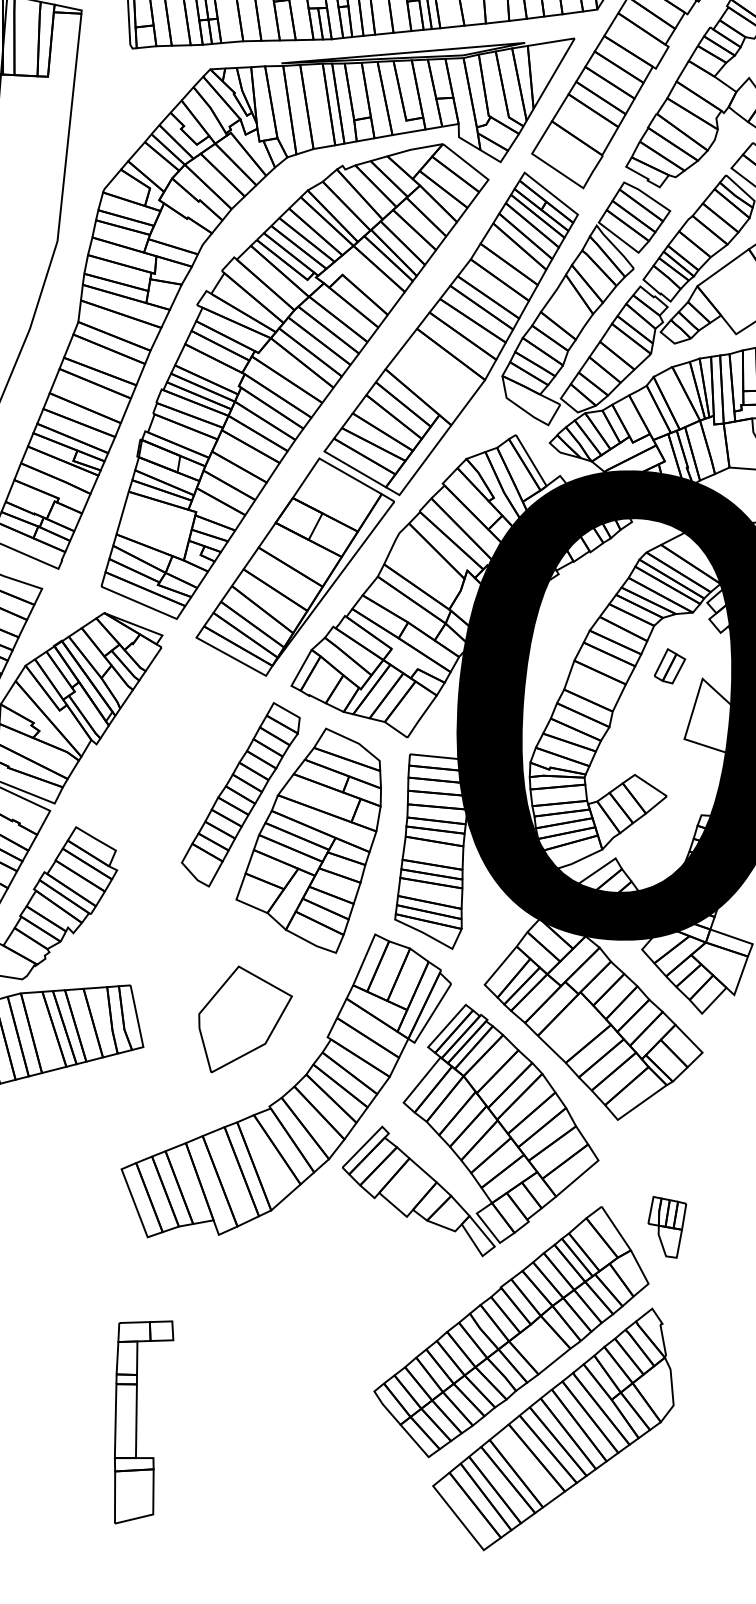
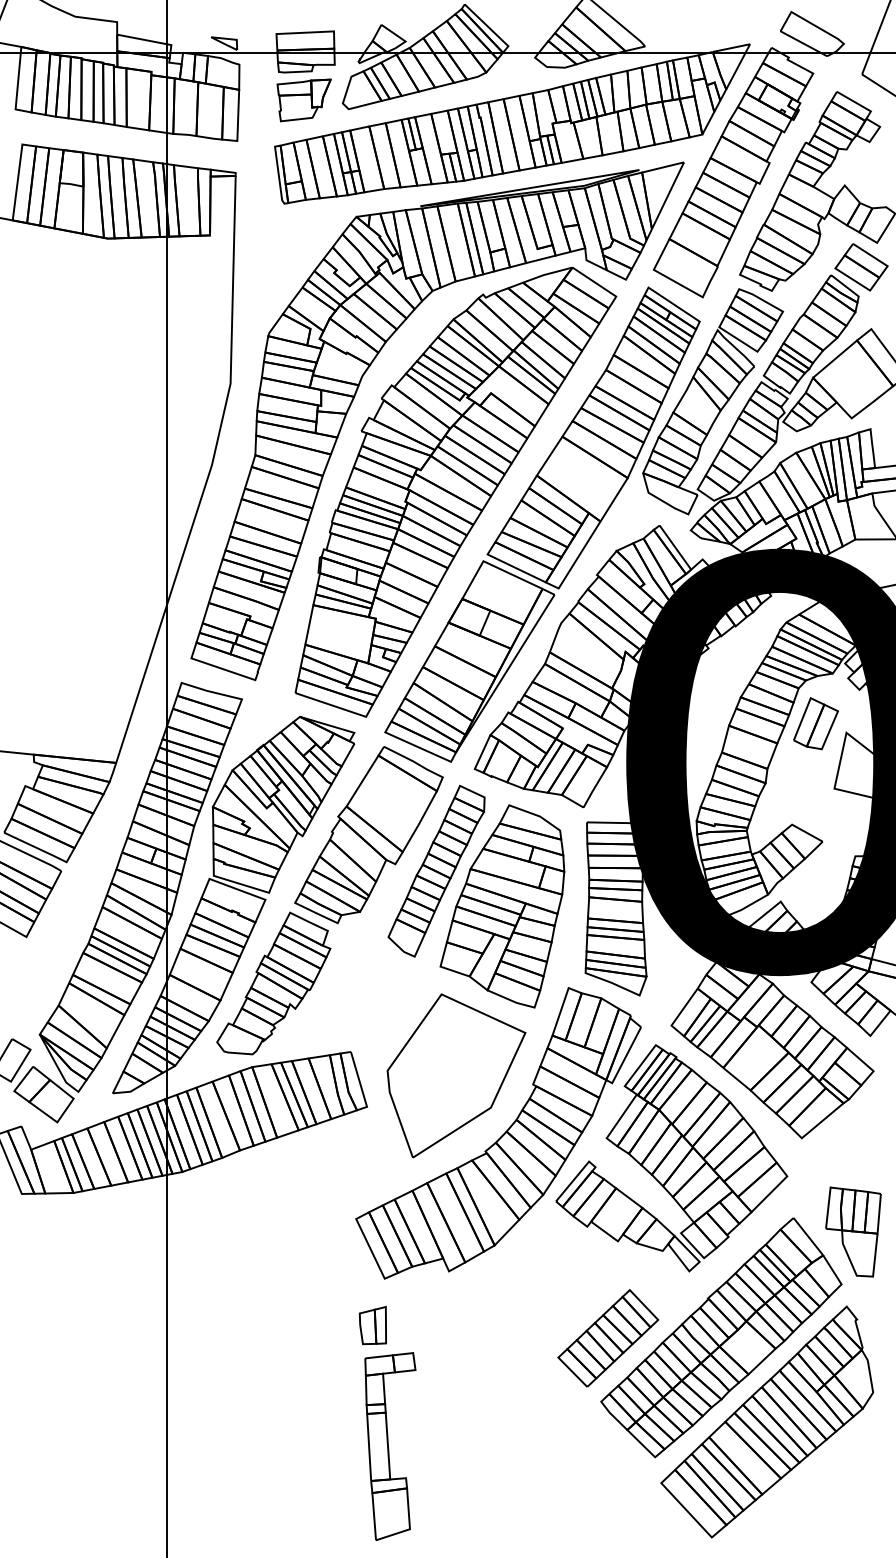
part: (669, 665) -> (815, 723), size x1.67
part: (168, 749) -> (368, 835), added
part: (244, 1020) -> (456, 1075), size x1.67
part: (666, 1226) -> (853, 1231), size x1.67
part: (130, 1287) -> (372, 1325), added
part: (387, 1322) -> (608, 1338), added

